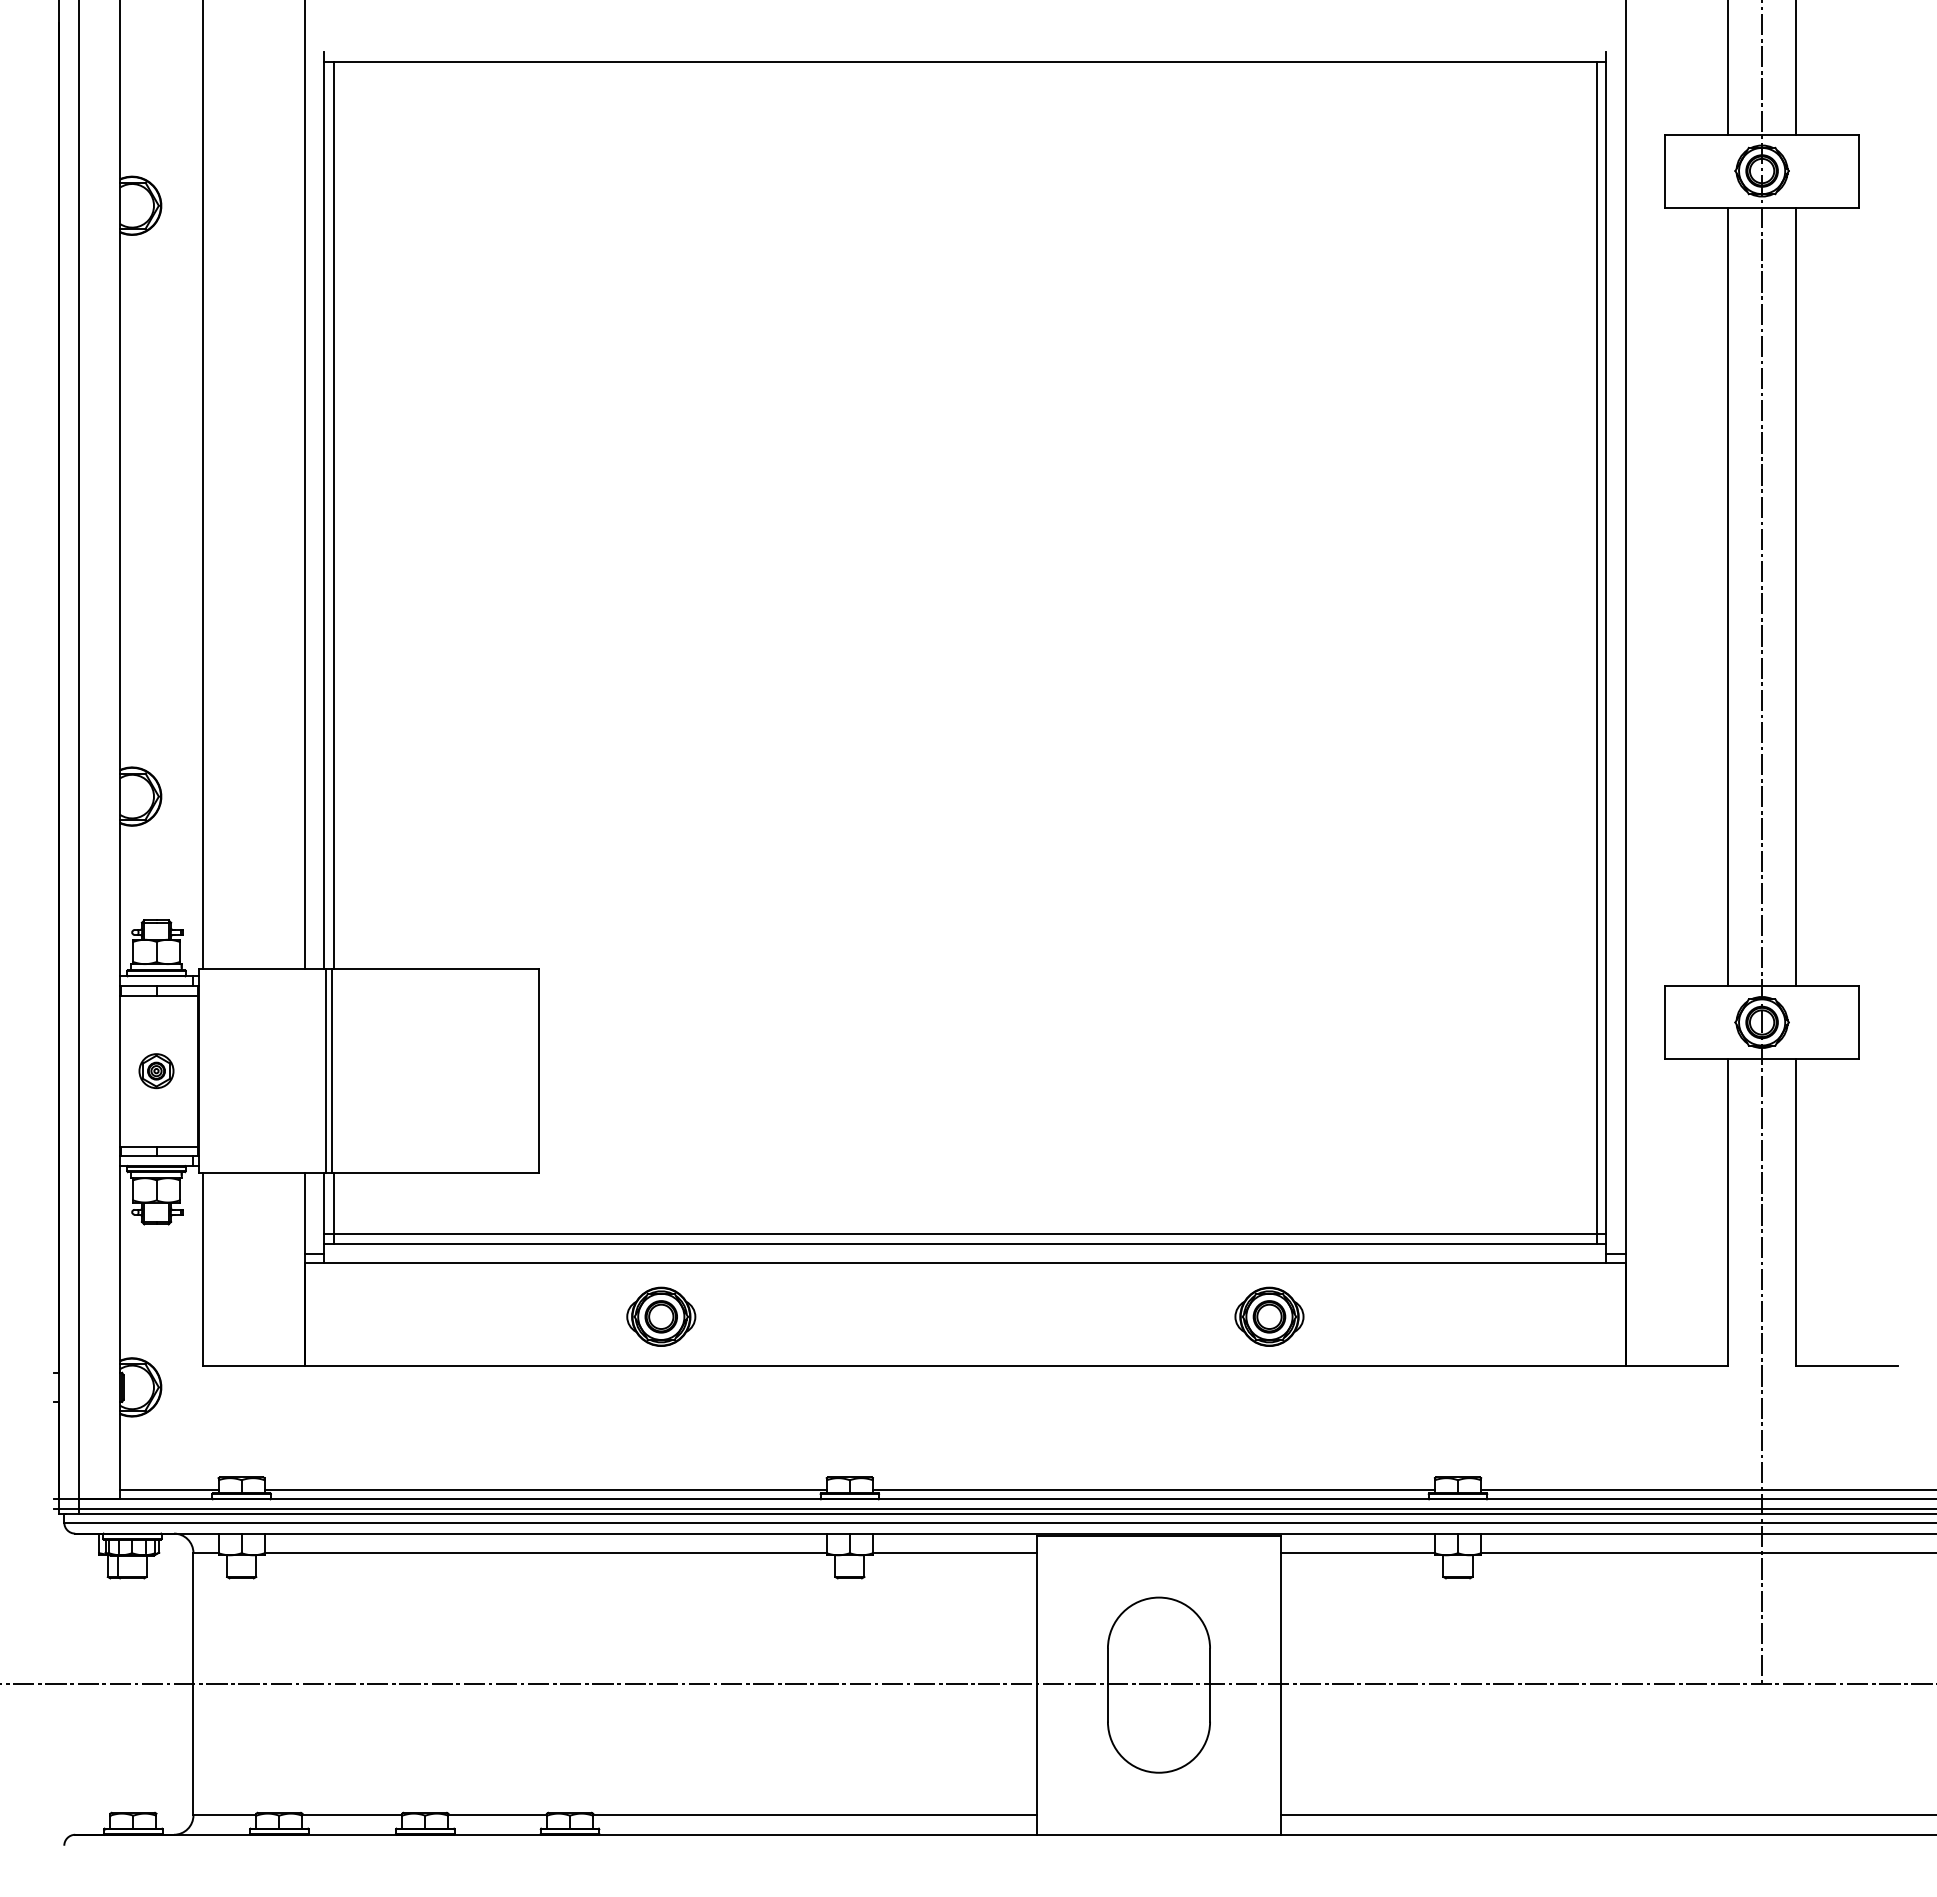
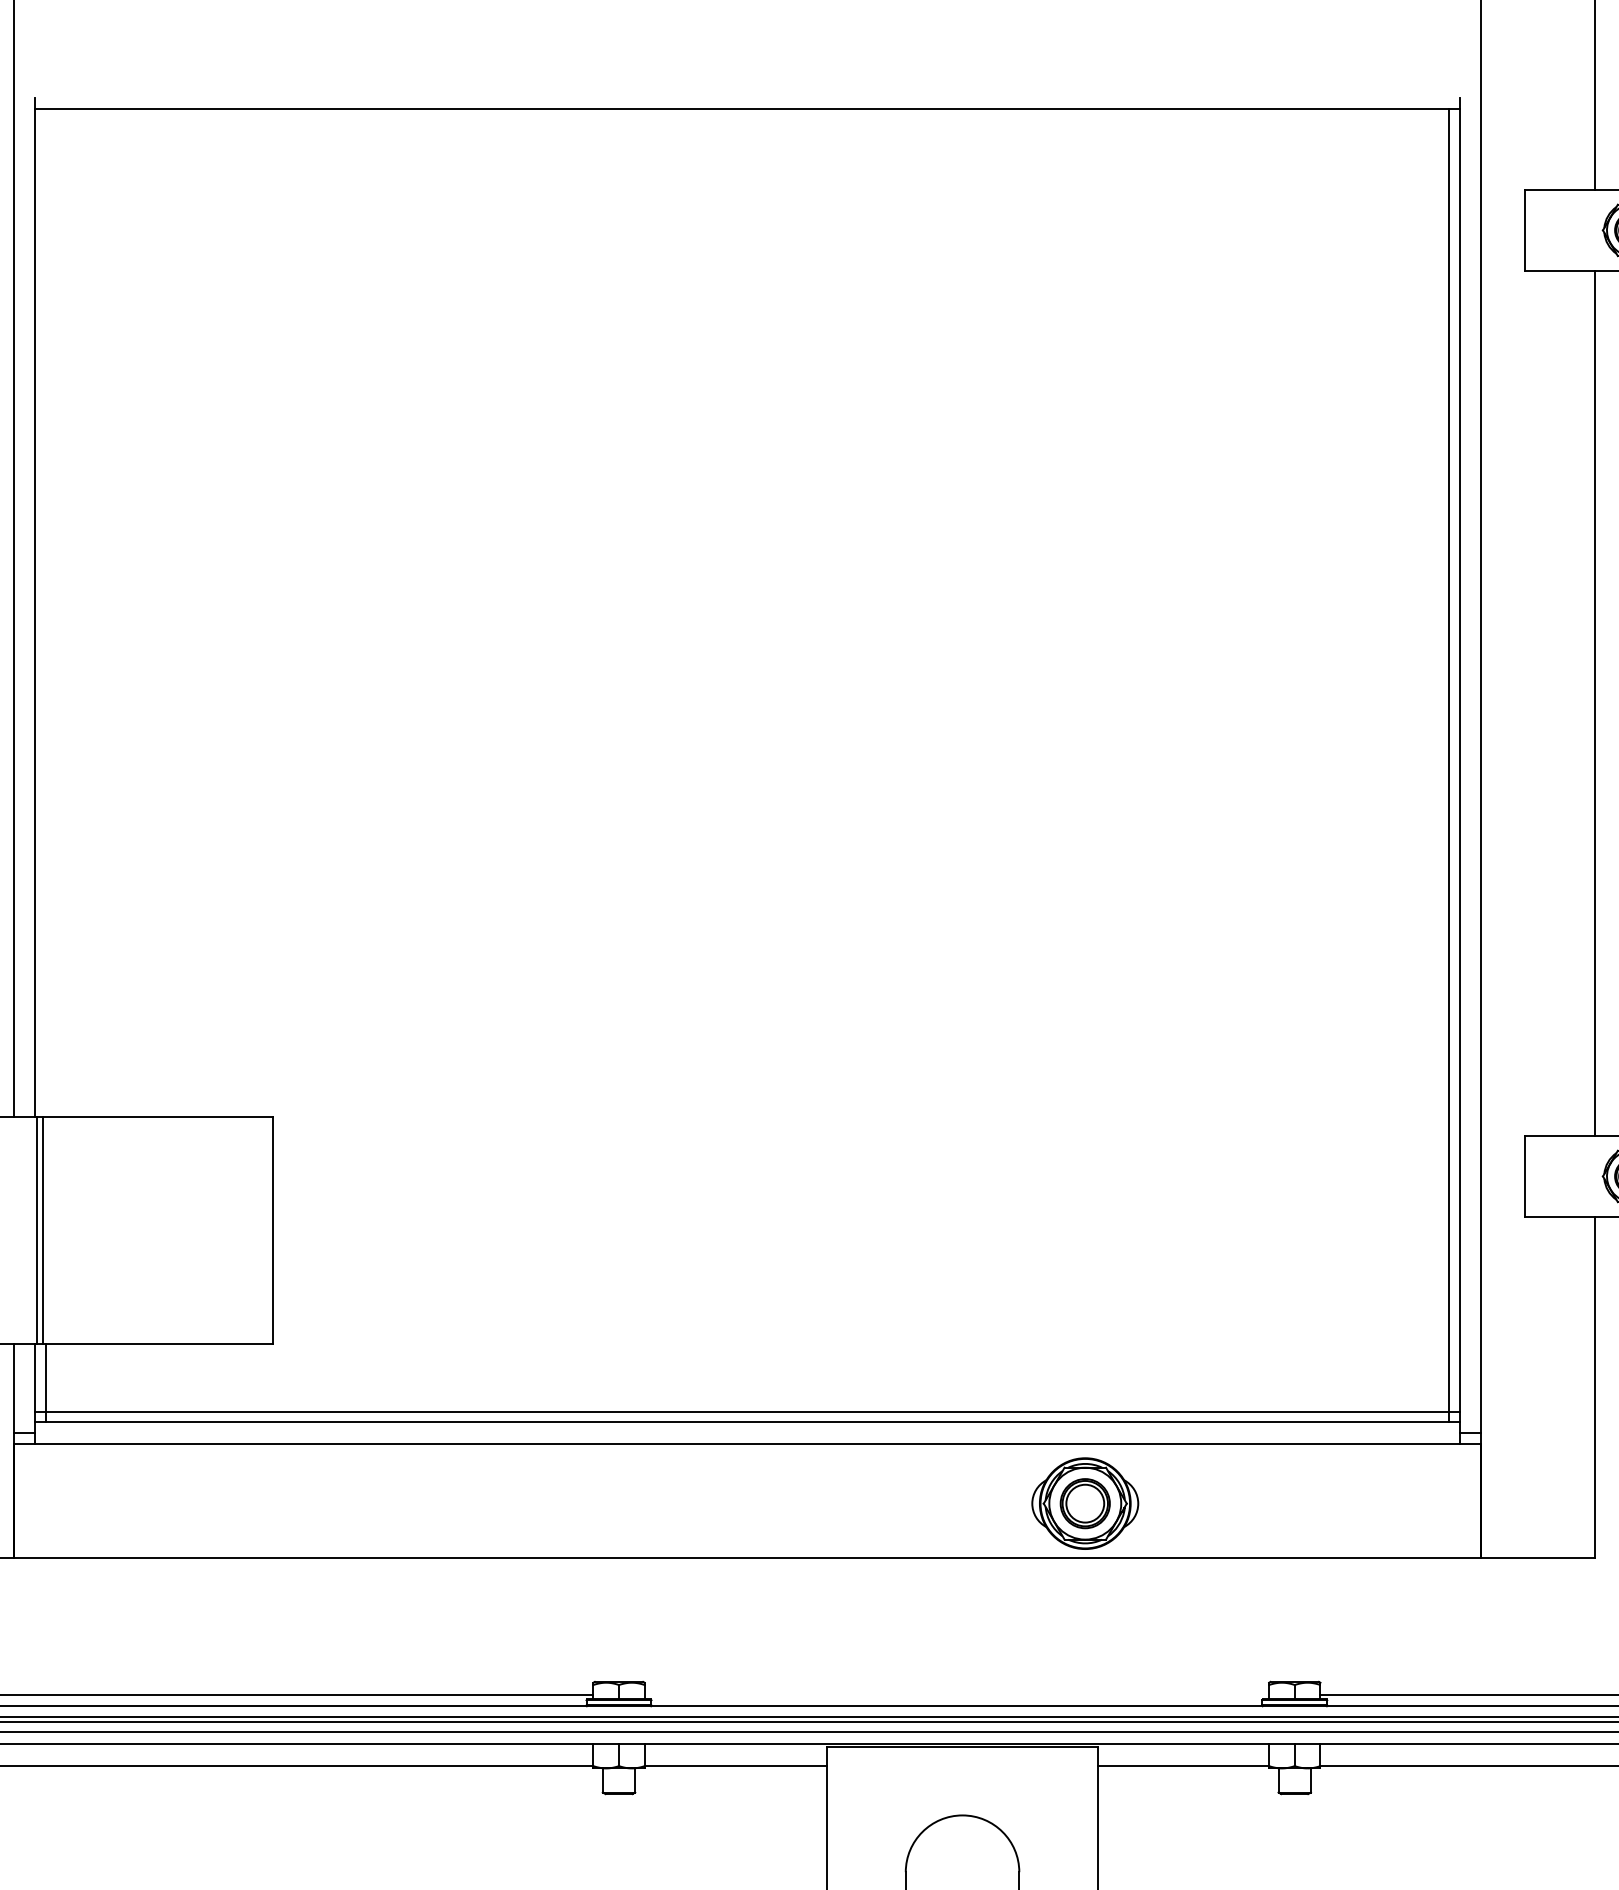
line: (334, 514) -> (46, 612), removed
part: (661, 1316) -> (409, 1503), removed
part: (1269, 1316) -> (1085, 1503), size x1.4
line: (1153, 1489) -> (956, 1695), removed

